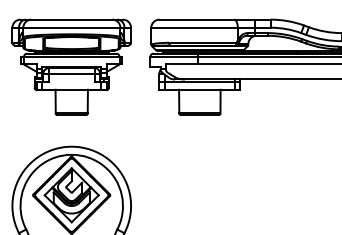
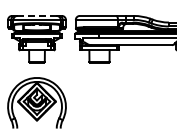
line: (72, 18) -> (37, 15), solid -> dashed

